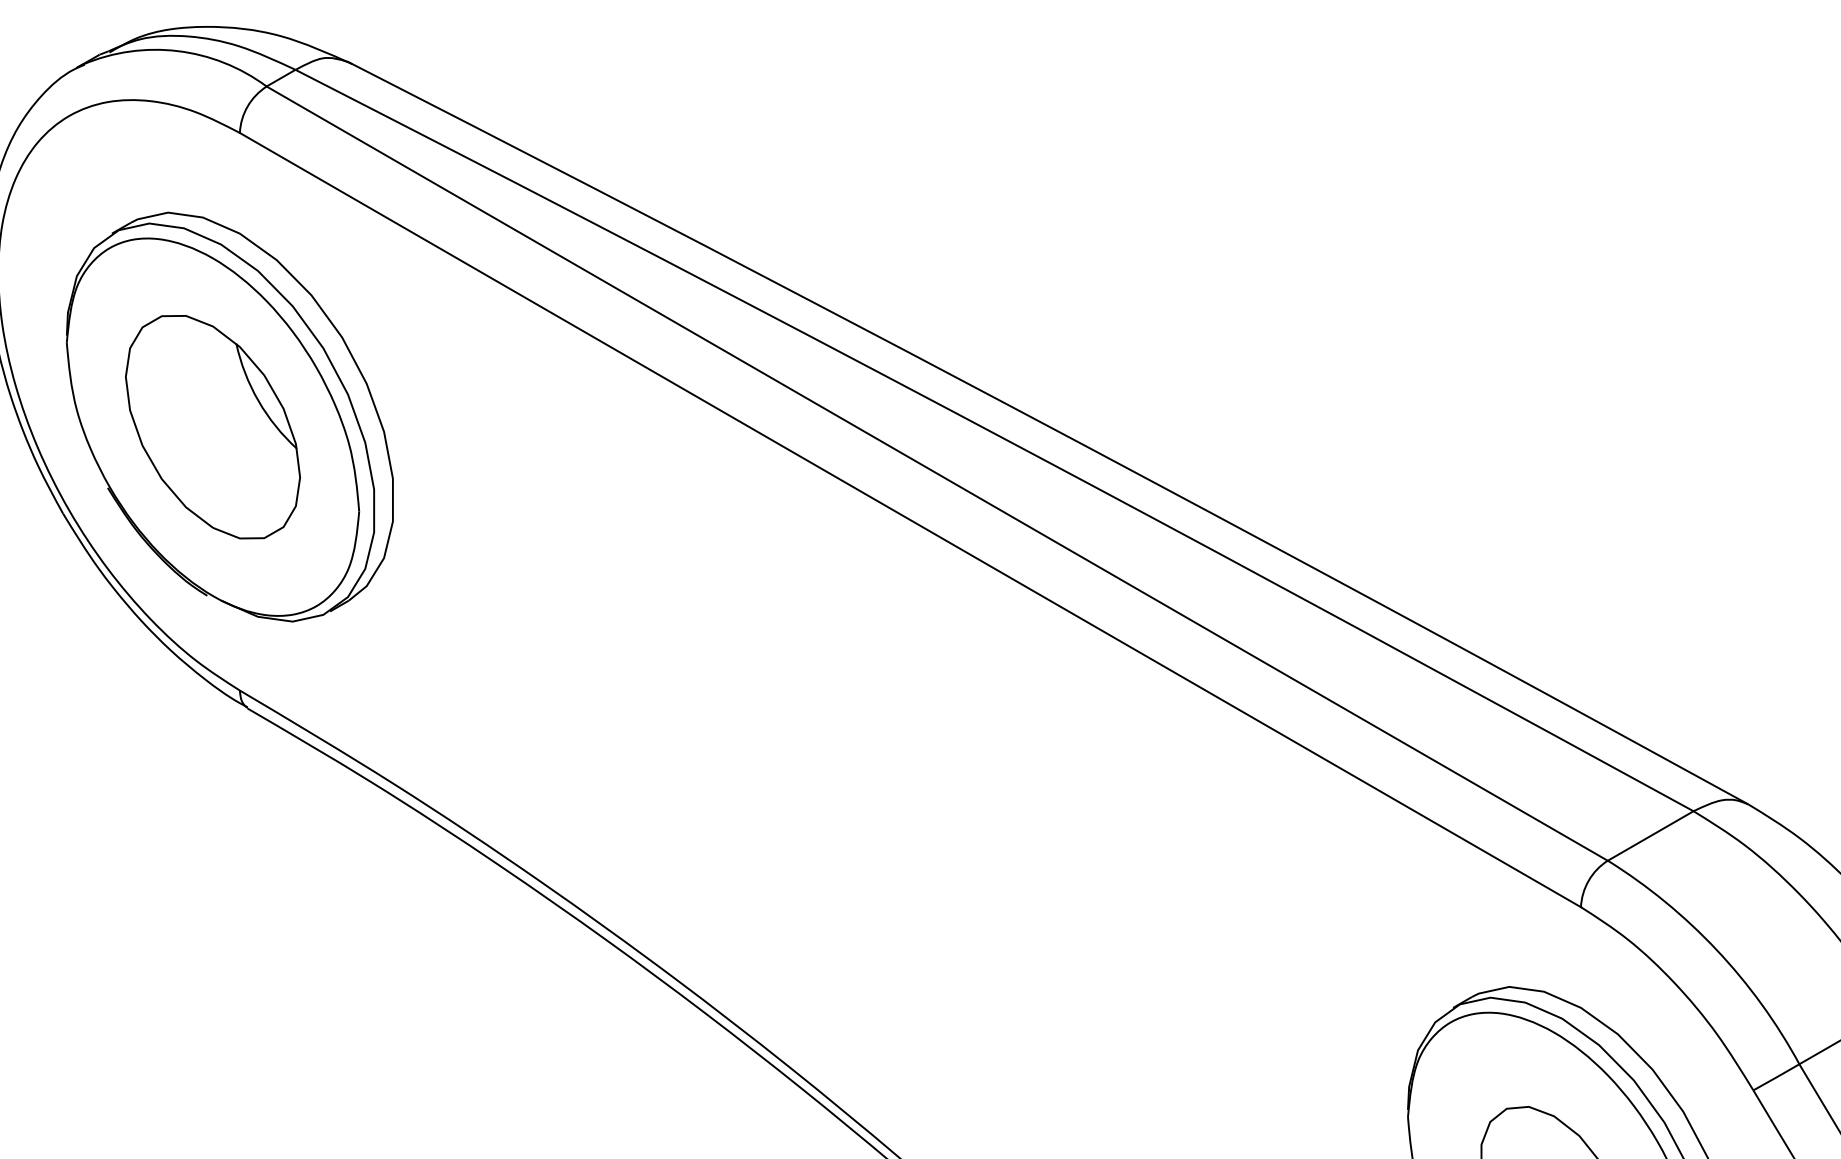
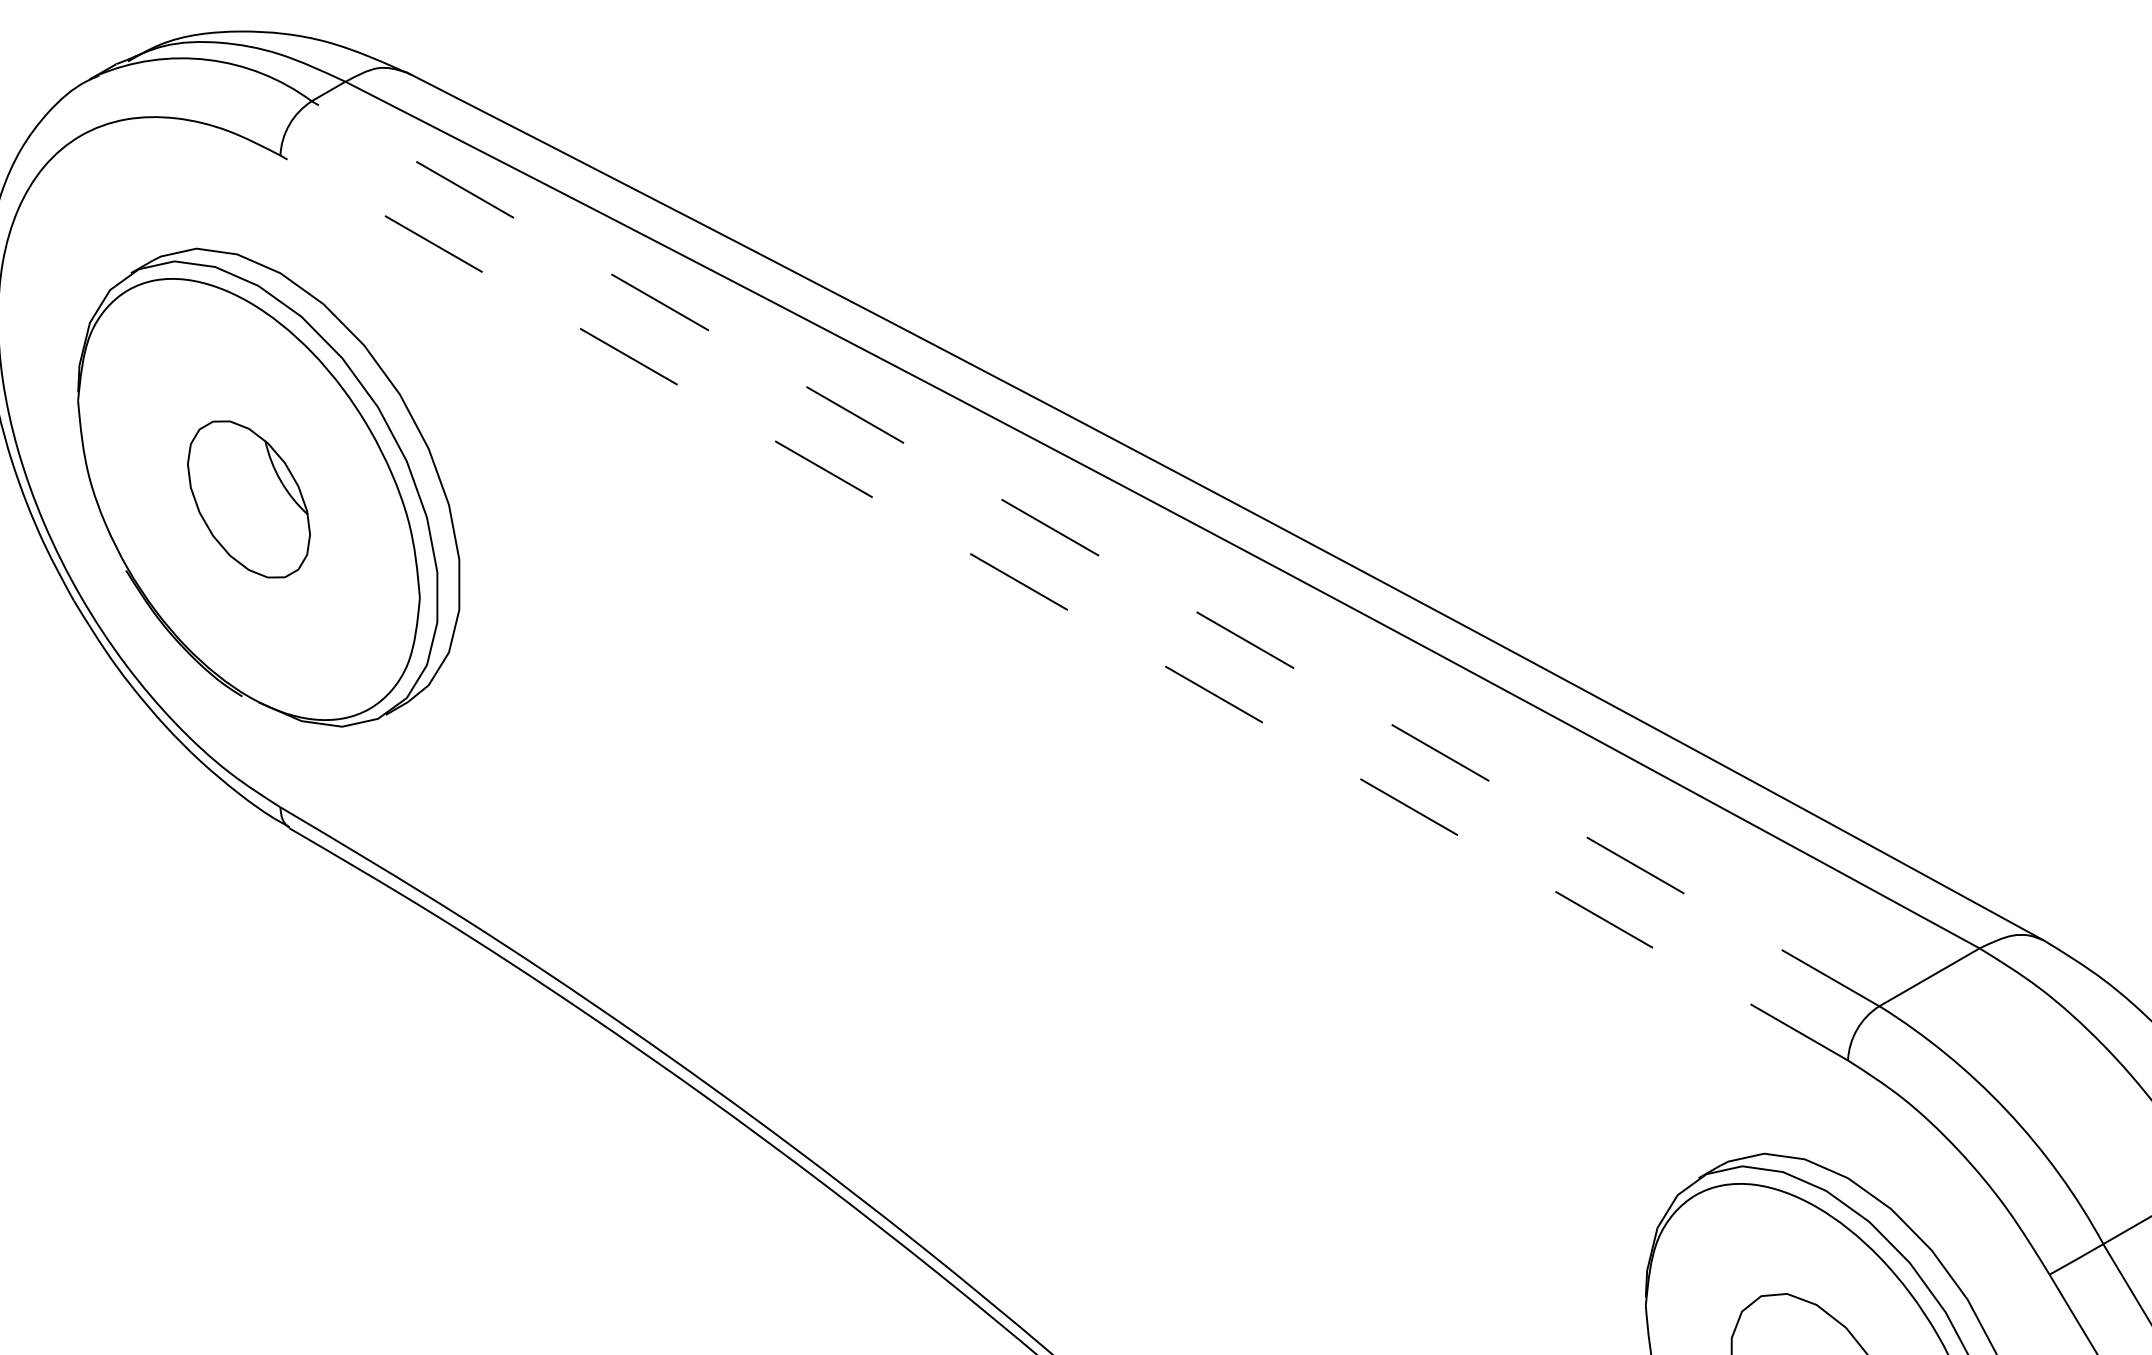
part: (212, 427) -> (248, 499), size x0.6
line: (937, 473) -> (1095, 553), solid -> dashed
line: (909, 519) -> (1063, 607), solid -> dashed

